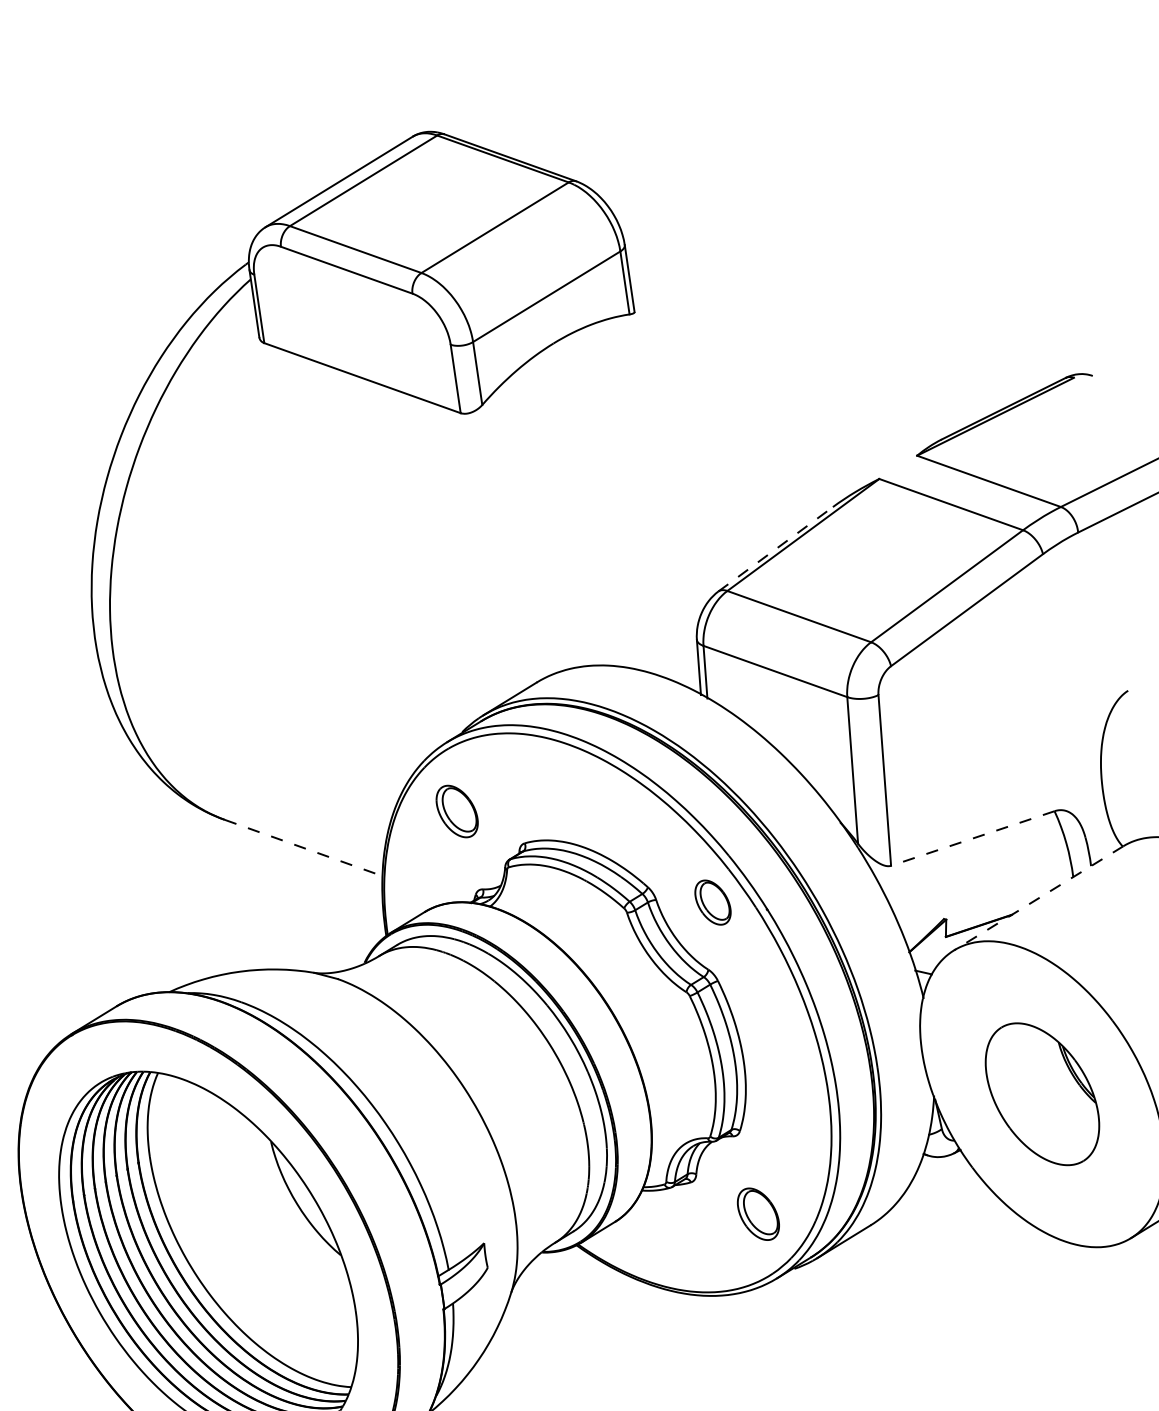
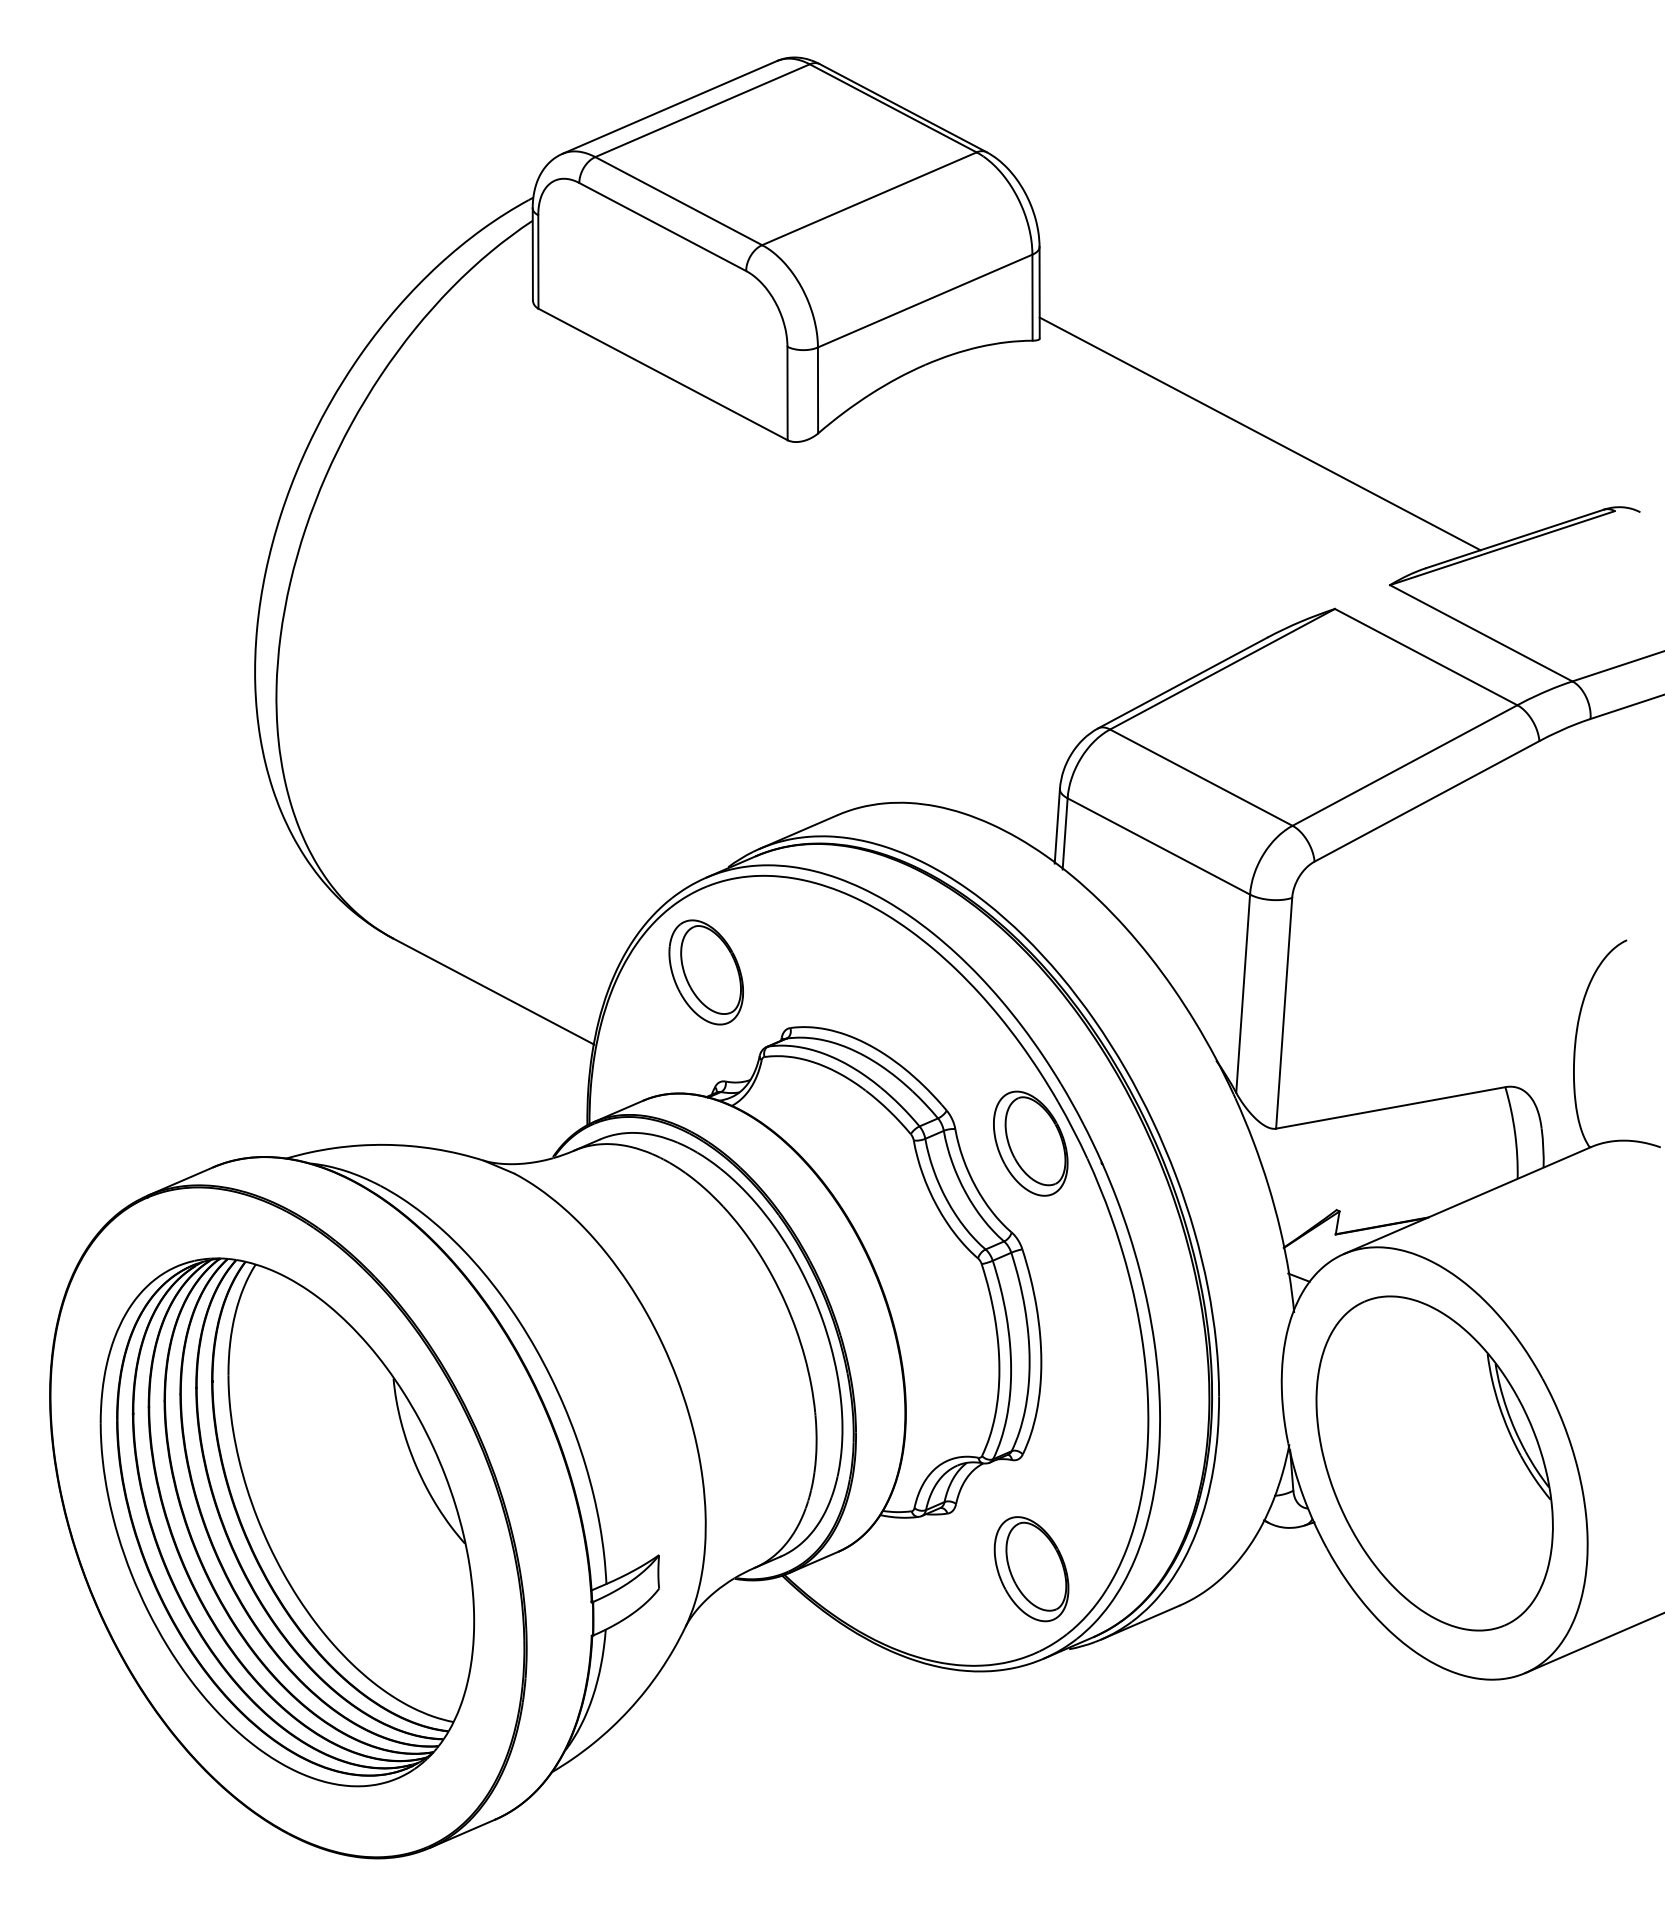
line: (805, 358) -> (1259, 433), added
line: (776, 548) -> (1183, 682), dashed -> solid
part: (456, 811) -> (705, 972), size x1.43
line: (972, 838) -> (1390, 1108), dashed -> solid
line: (304, 847) -> (494, 991), dashed -> solid
line: (1038, 898) -> (1466, 1200), dashed -> solid
part: (712, 902) -> (1030, 1143), size x1.67
part: (1042, 1094) -> (1434, 1463), size x1.67
part: (758, 1214) -> (1031, 1569), size x1.43

